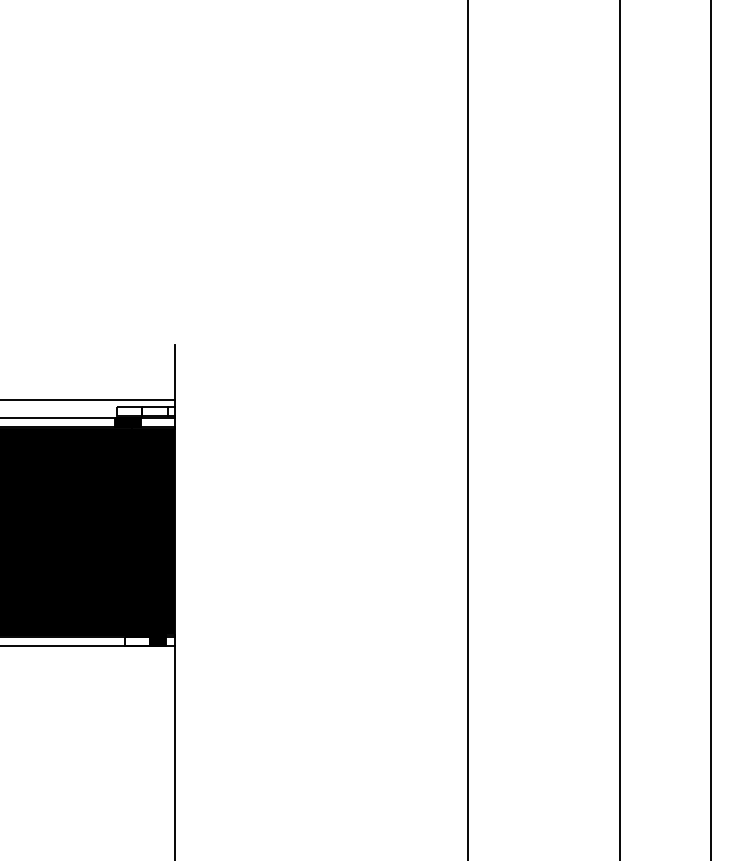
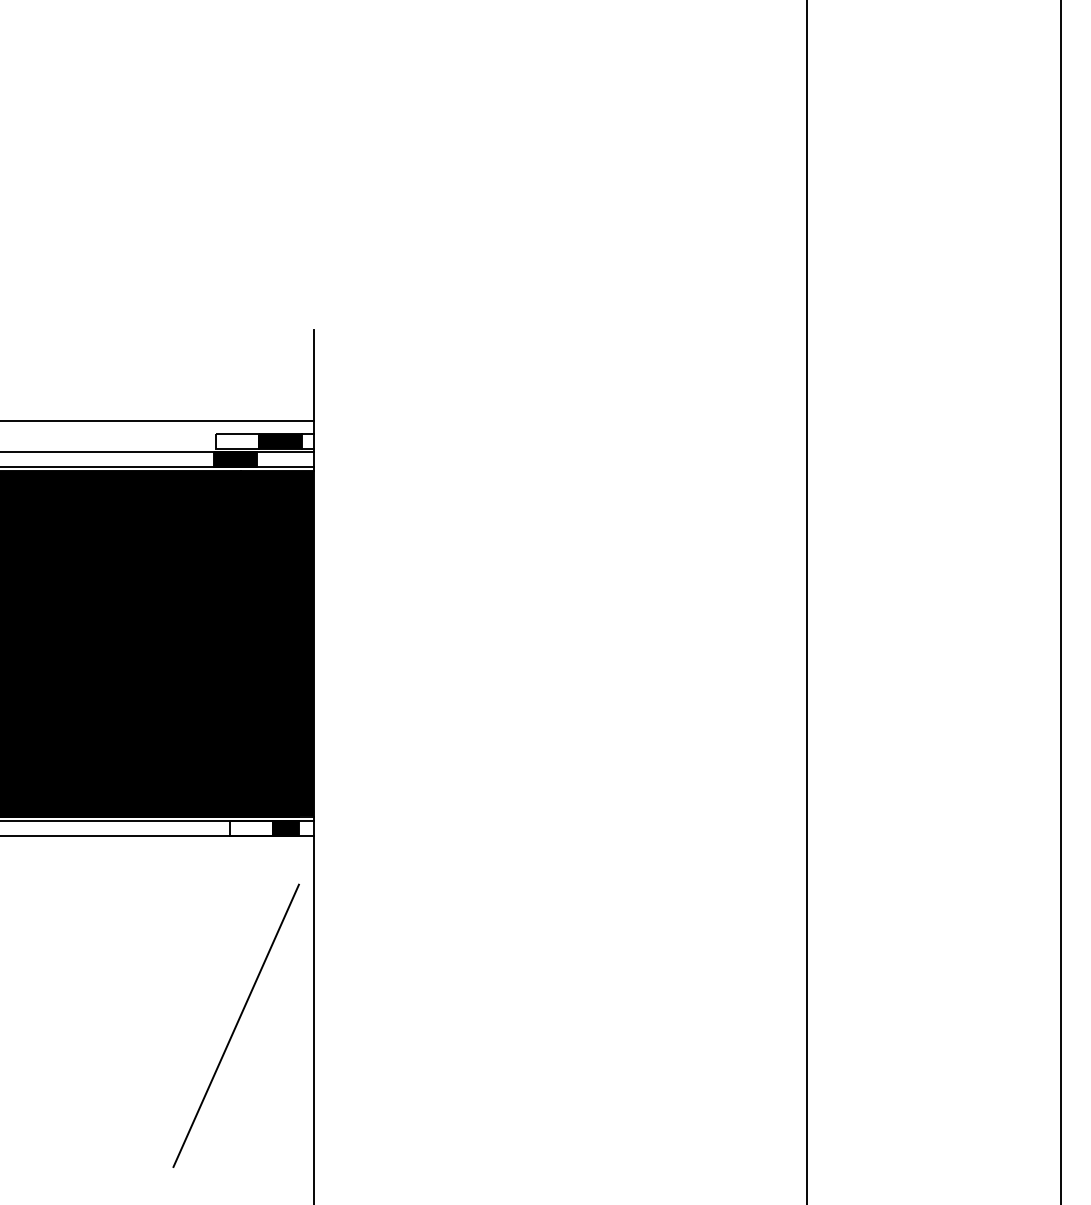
fill: (154, 411) -> (279, 441), added
line: (128, 759) -> (235, 1026), added

